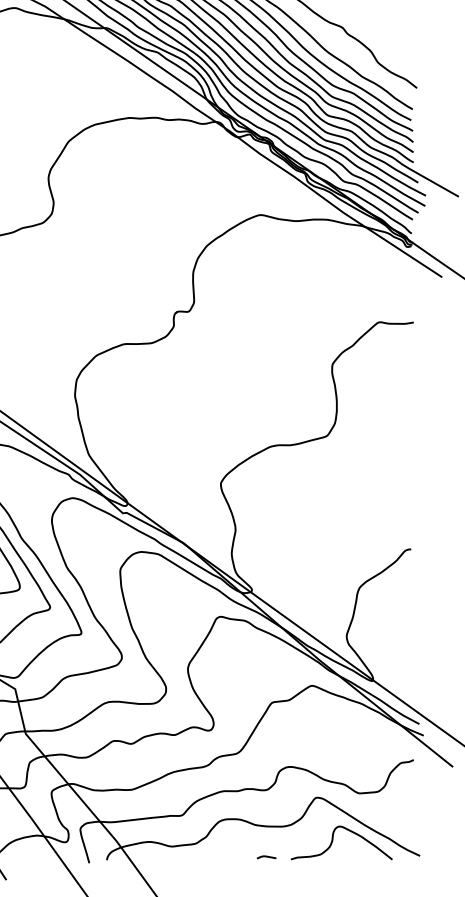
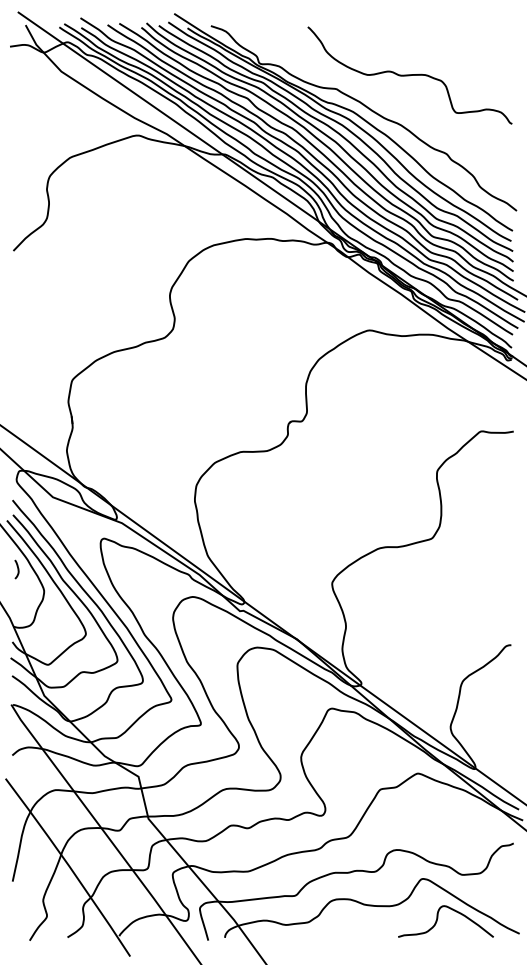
line: (266, 856) -> (375, 934), removed

